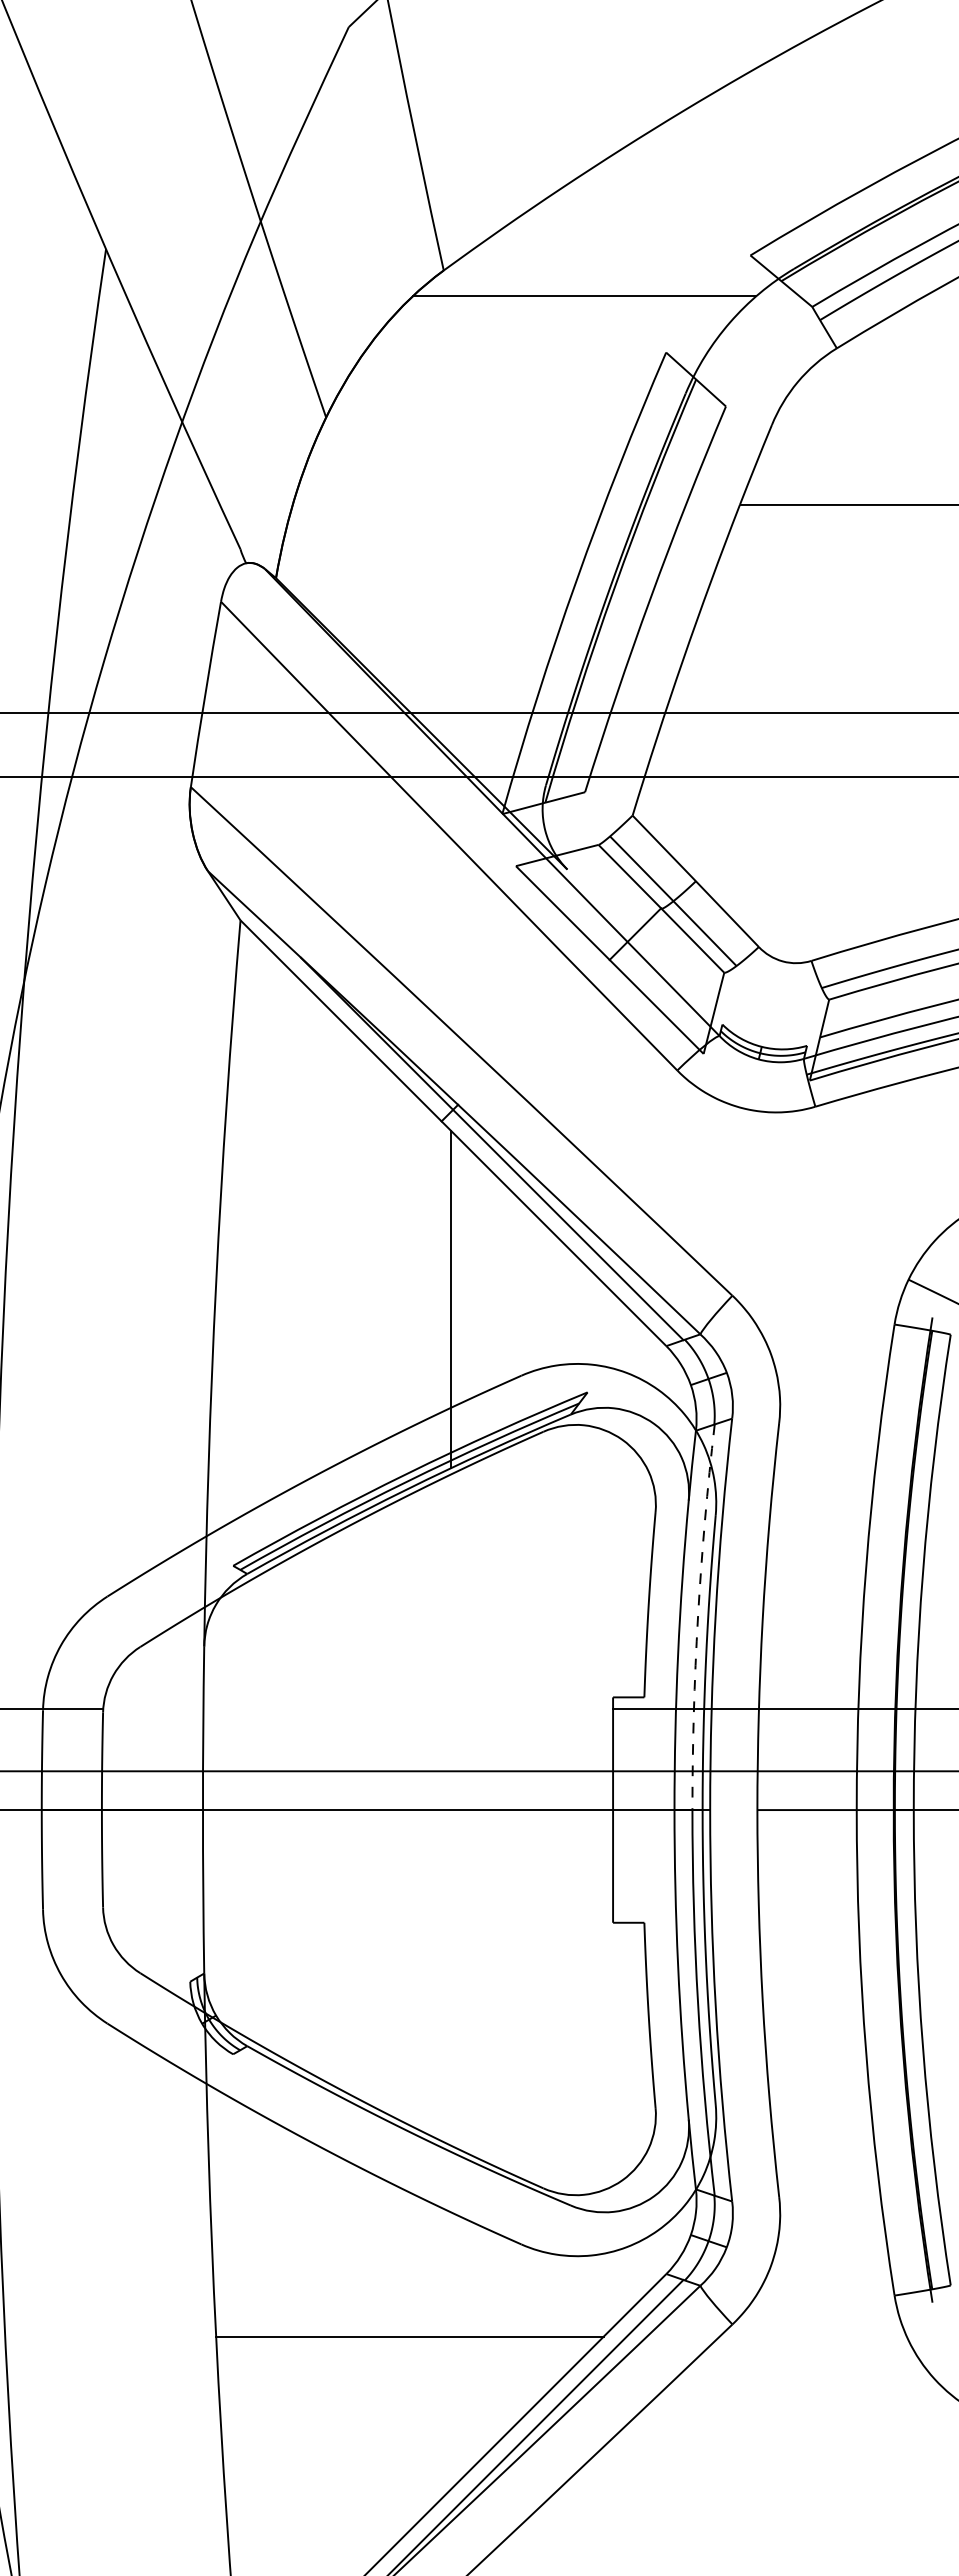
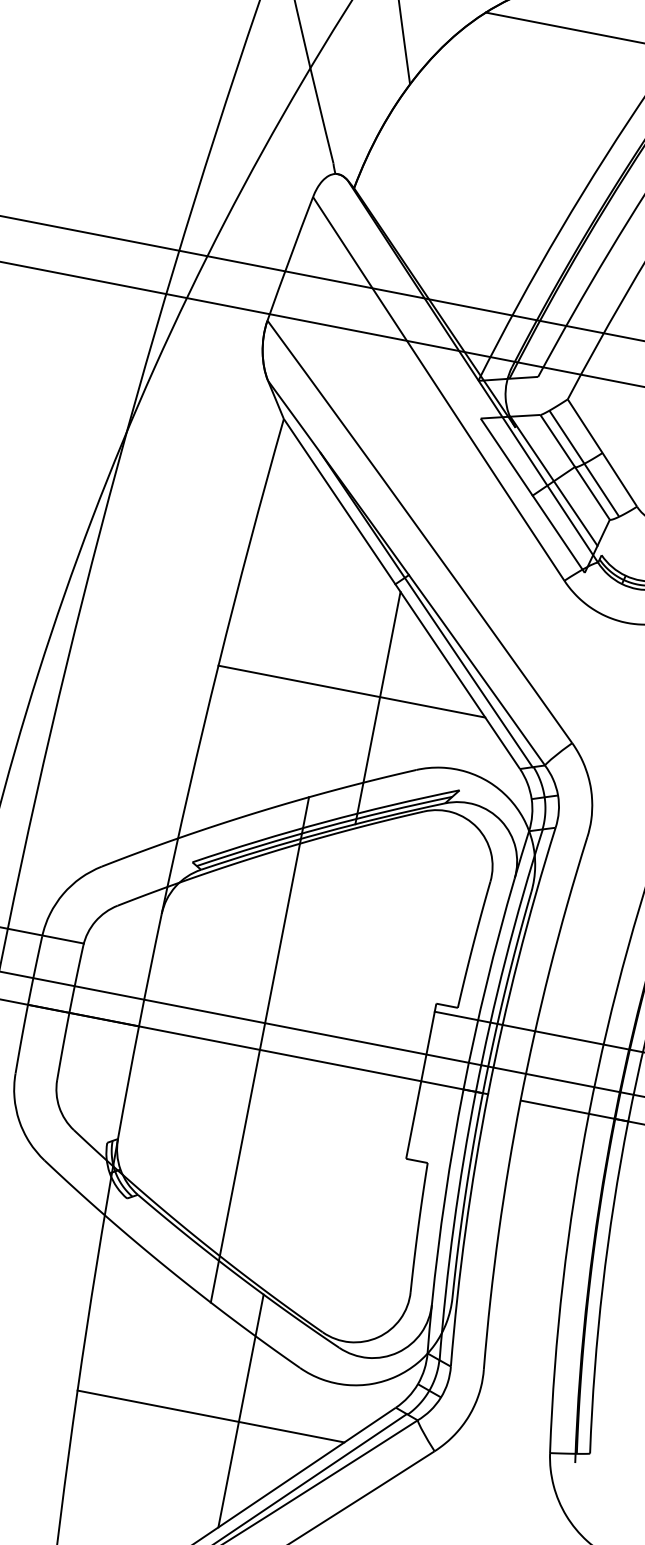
line: (635, 933) -> (553, 480), added
line: (409, 1283) -> (351, 691), added
arc: (698, 1616) -> (505, 959), dashed -> solid
line: (378, 1810) -> (259, 1050), added
line: (450, 2320) -> (241, 1410), added

